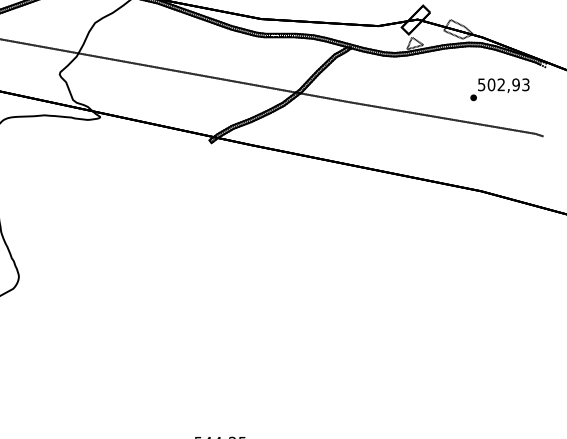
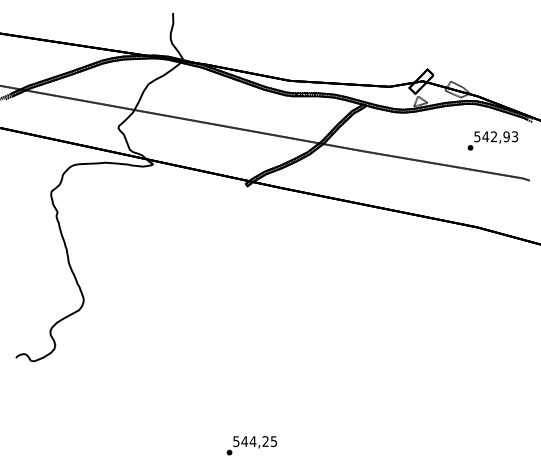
text: (491, 84) -> (485, 136), 502,93 -> 542,93

